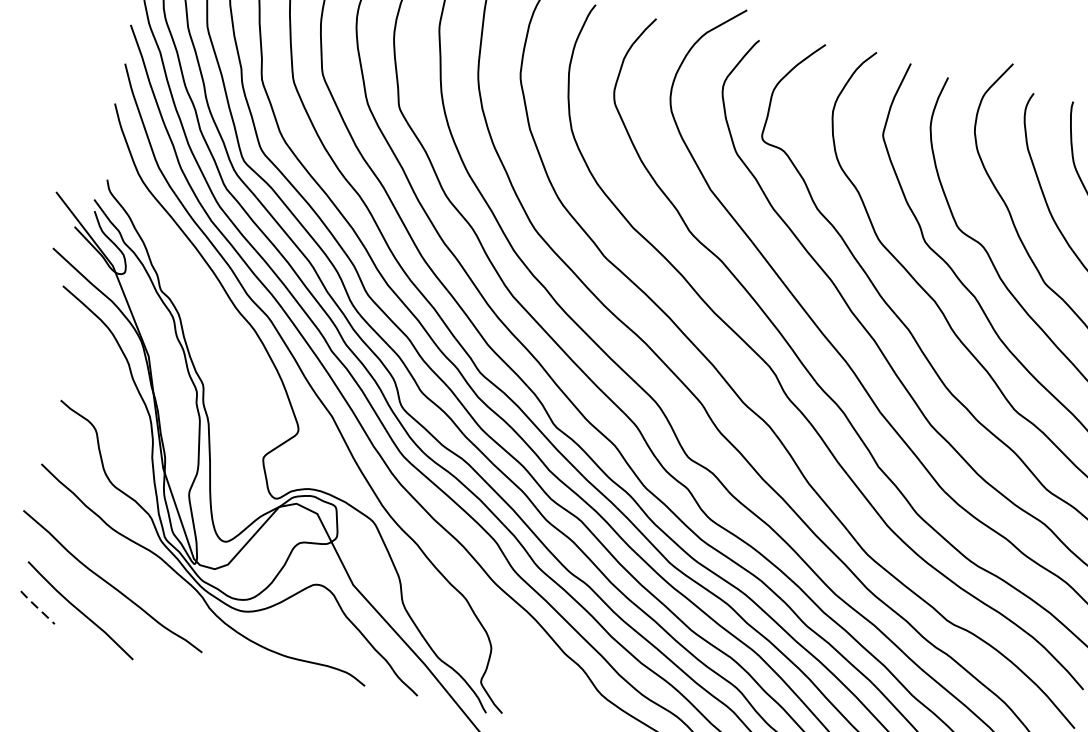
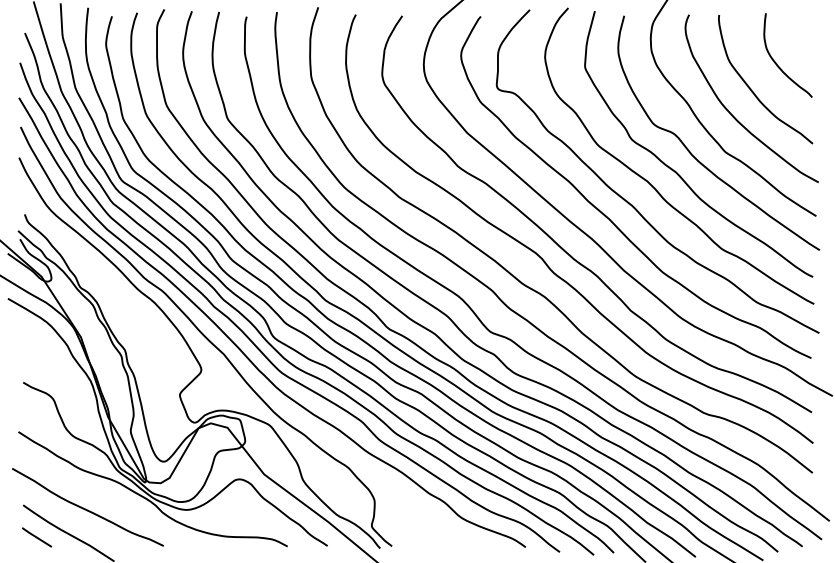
line: (37, 607) -> (36, 537), dashed -> solid

